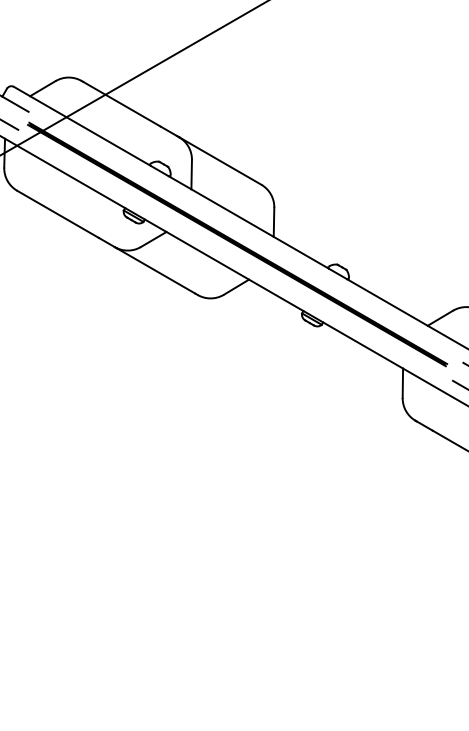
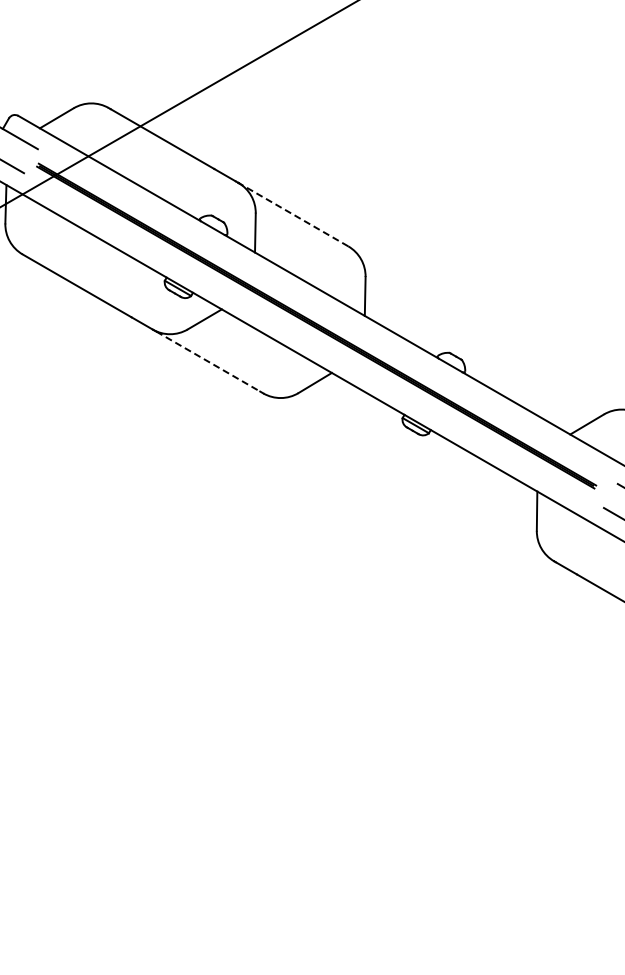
line: (220, 160) -> (293, 214), solid -> dashed
line: (156, 271) -> (208, 361), solid -> dashed

